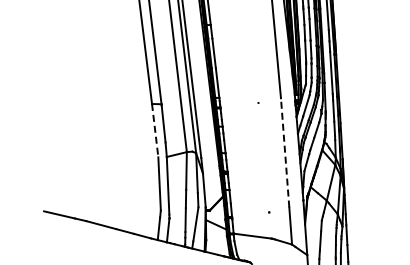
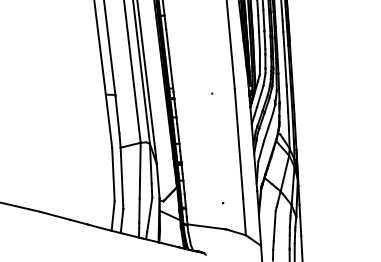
line: (155, 130) -> (109, 121), dashed -> solid
line: (285, 152) -> (239, 143), dashed -> solid

